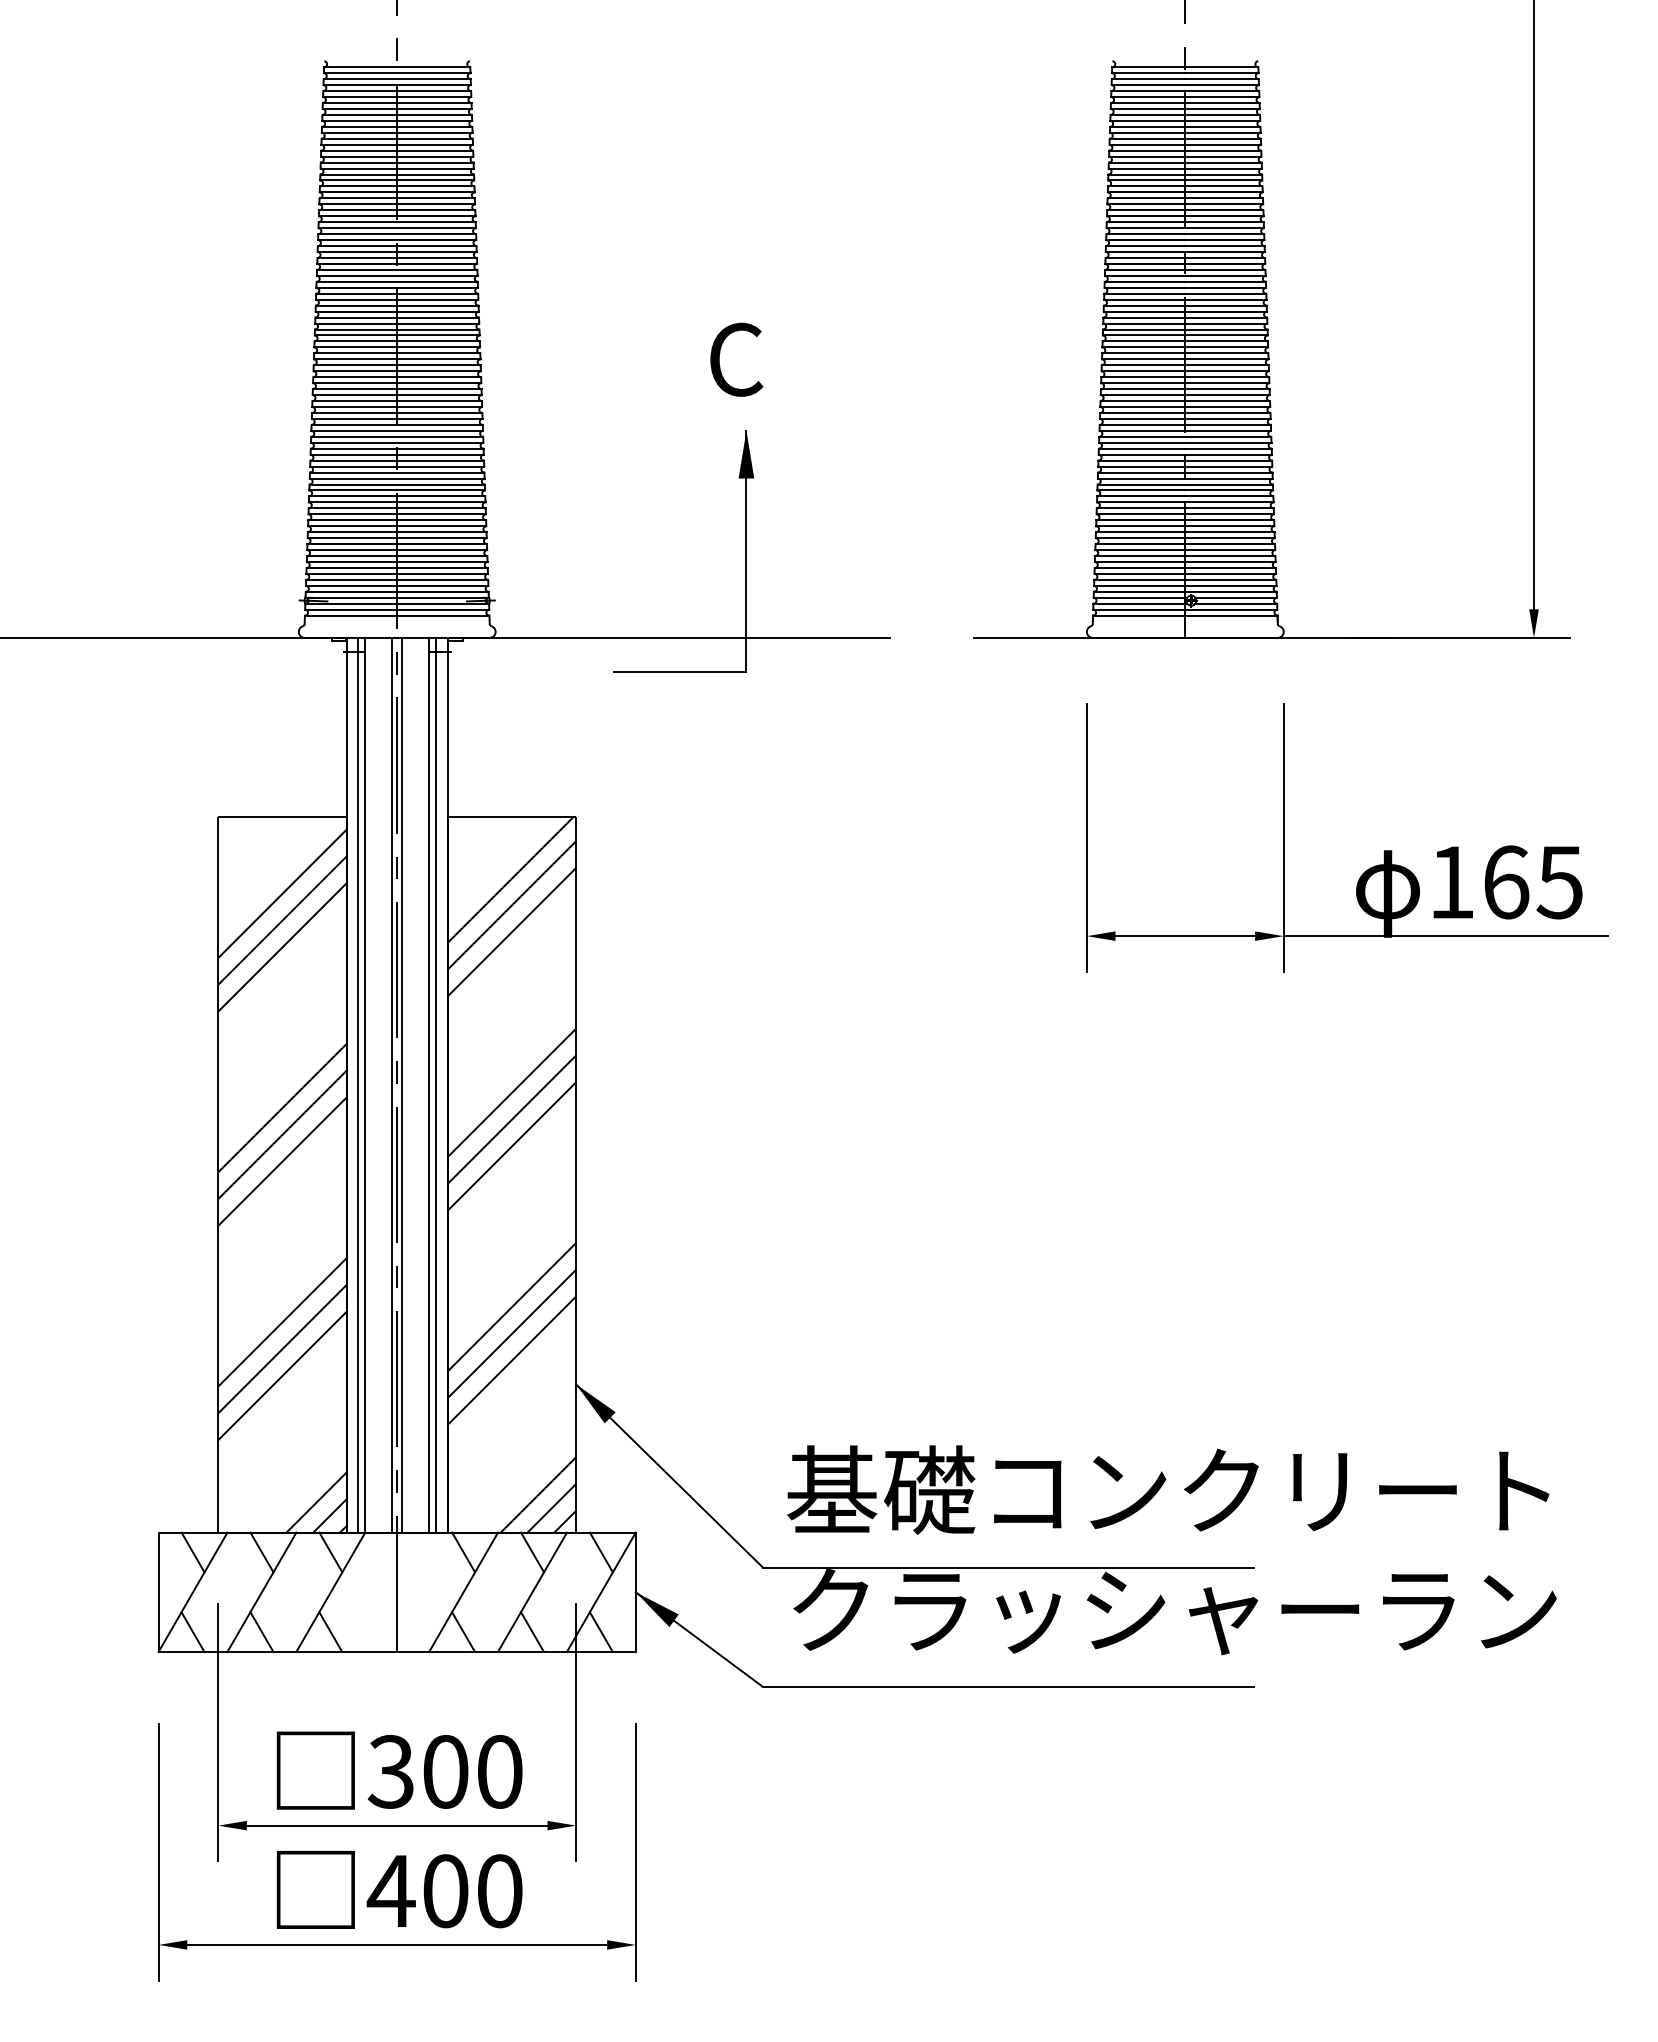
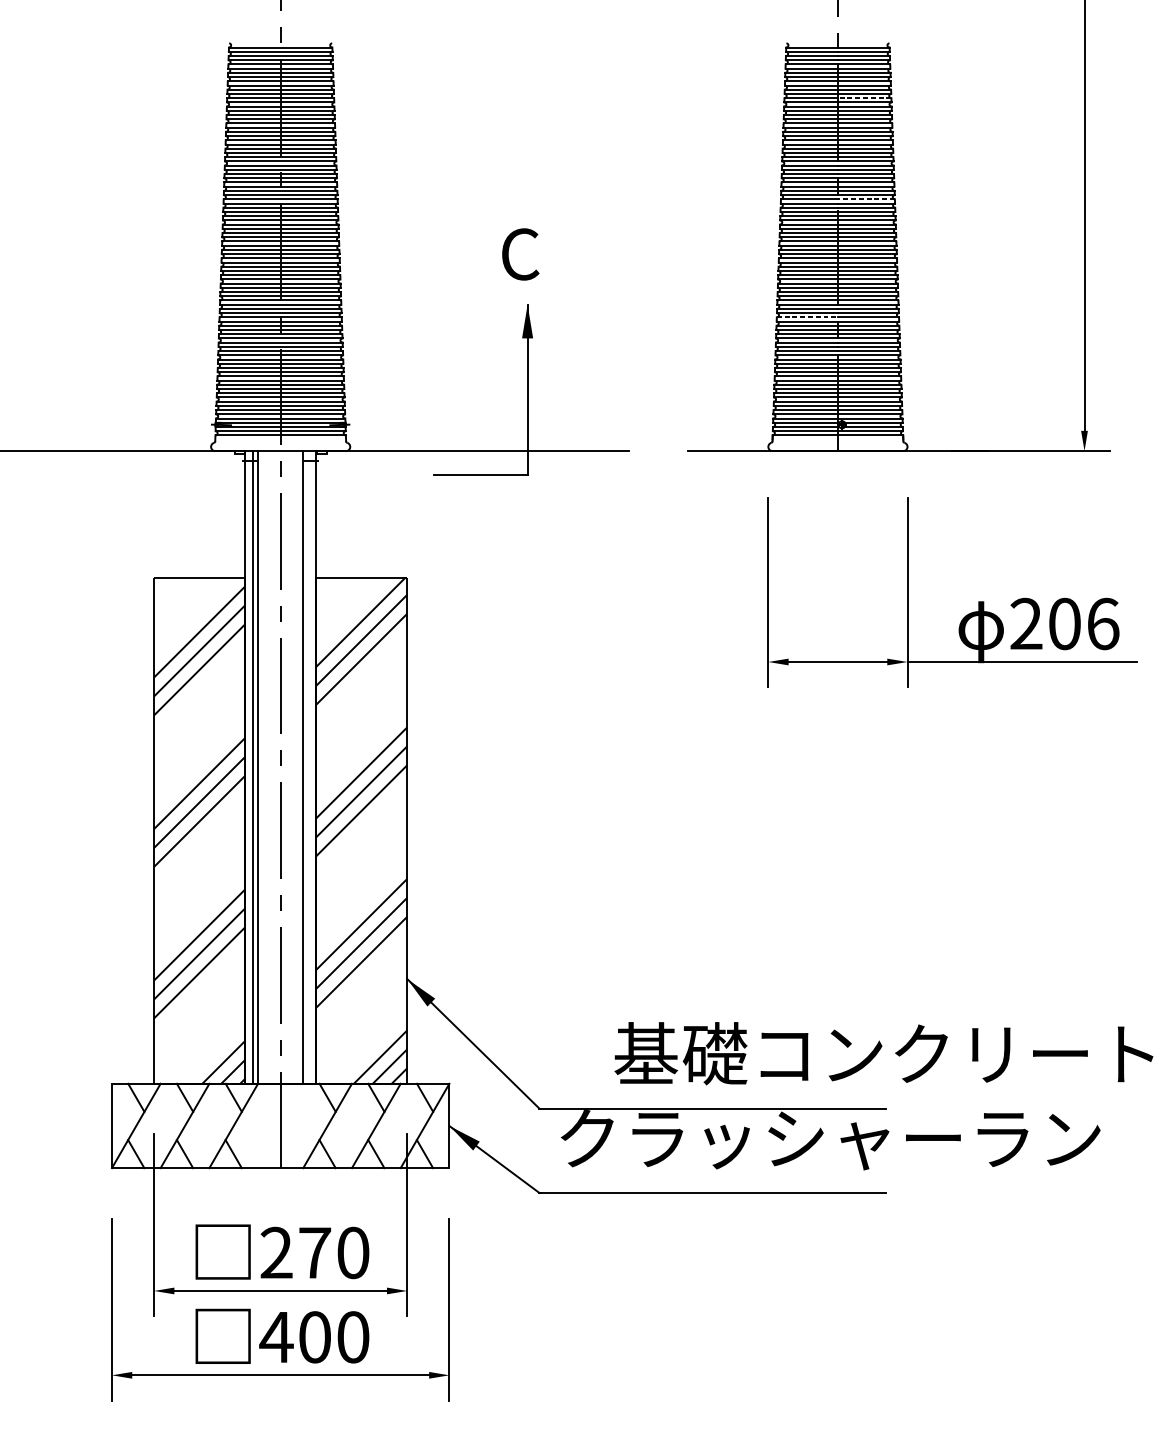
line: (1223, 138) -> (864, 97), solid -> dashed
line: (1225, 281) -> (866, 199), solid -> dashed
line: (1142, 448) -> (807, 317), solid -> dashed
text: (1506, 882) -> (1065, 624), 165 -> 206
line: (392, 1084) -> (277, 766), removed
line: (402, 1084) -> (284, 766), removed
line: (436, 1084) -> (308, 766), removed
text: (1168, 1489) -> (884, 1053), moved
text: (417, 1771) -> (295, 1252), 300 -> 270

